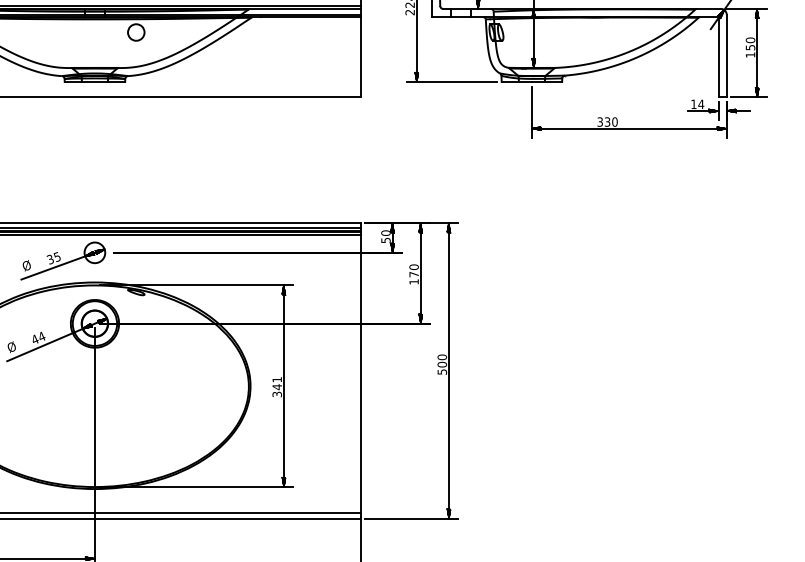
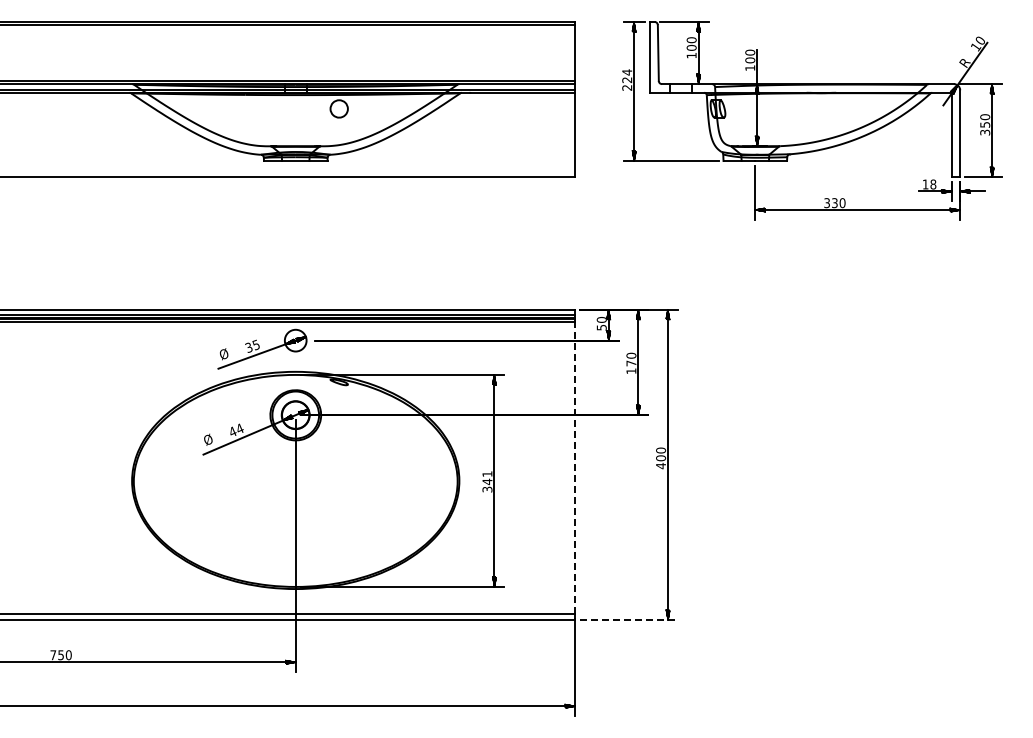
text: (750, 54) -> (985, 132), 150 -> 350
text: (701, 104) -> (933, 184), 14 -> 18
text: (442, 372) -> (661, 466), 500 -> 400
line: (360, 373) -> (575, 467), solid -> dashed
line: (411, 518) -> (628, 620), solid -> dashed

